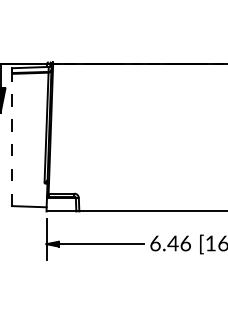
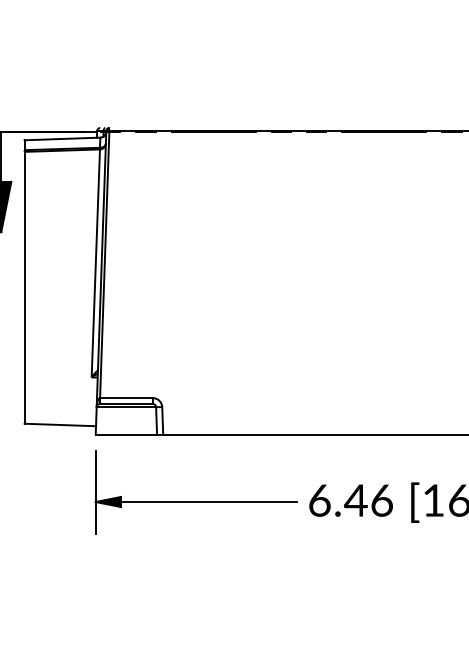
line: (11, 139) -> (23, 286), dashed -> solid

